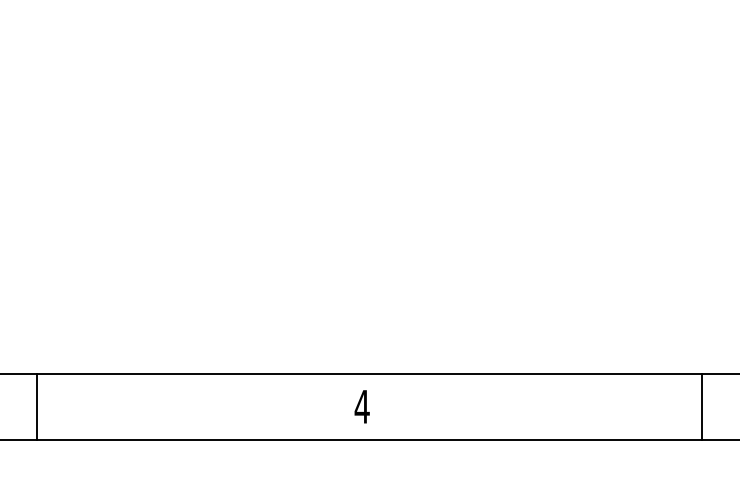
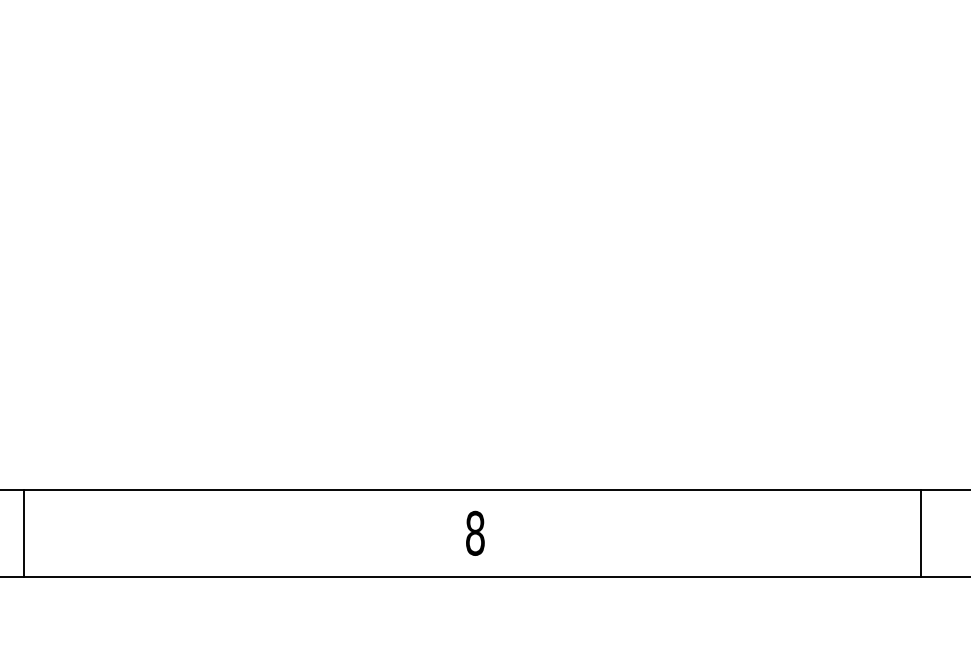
line: (36, 406) -> (24, 533), moved
text: (362, 406) -> (475, 532), 4 -> 8

